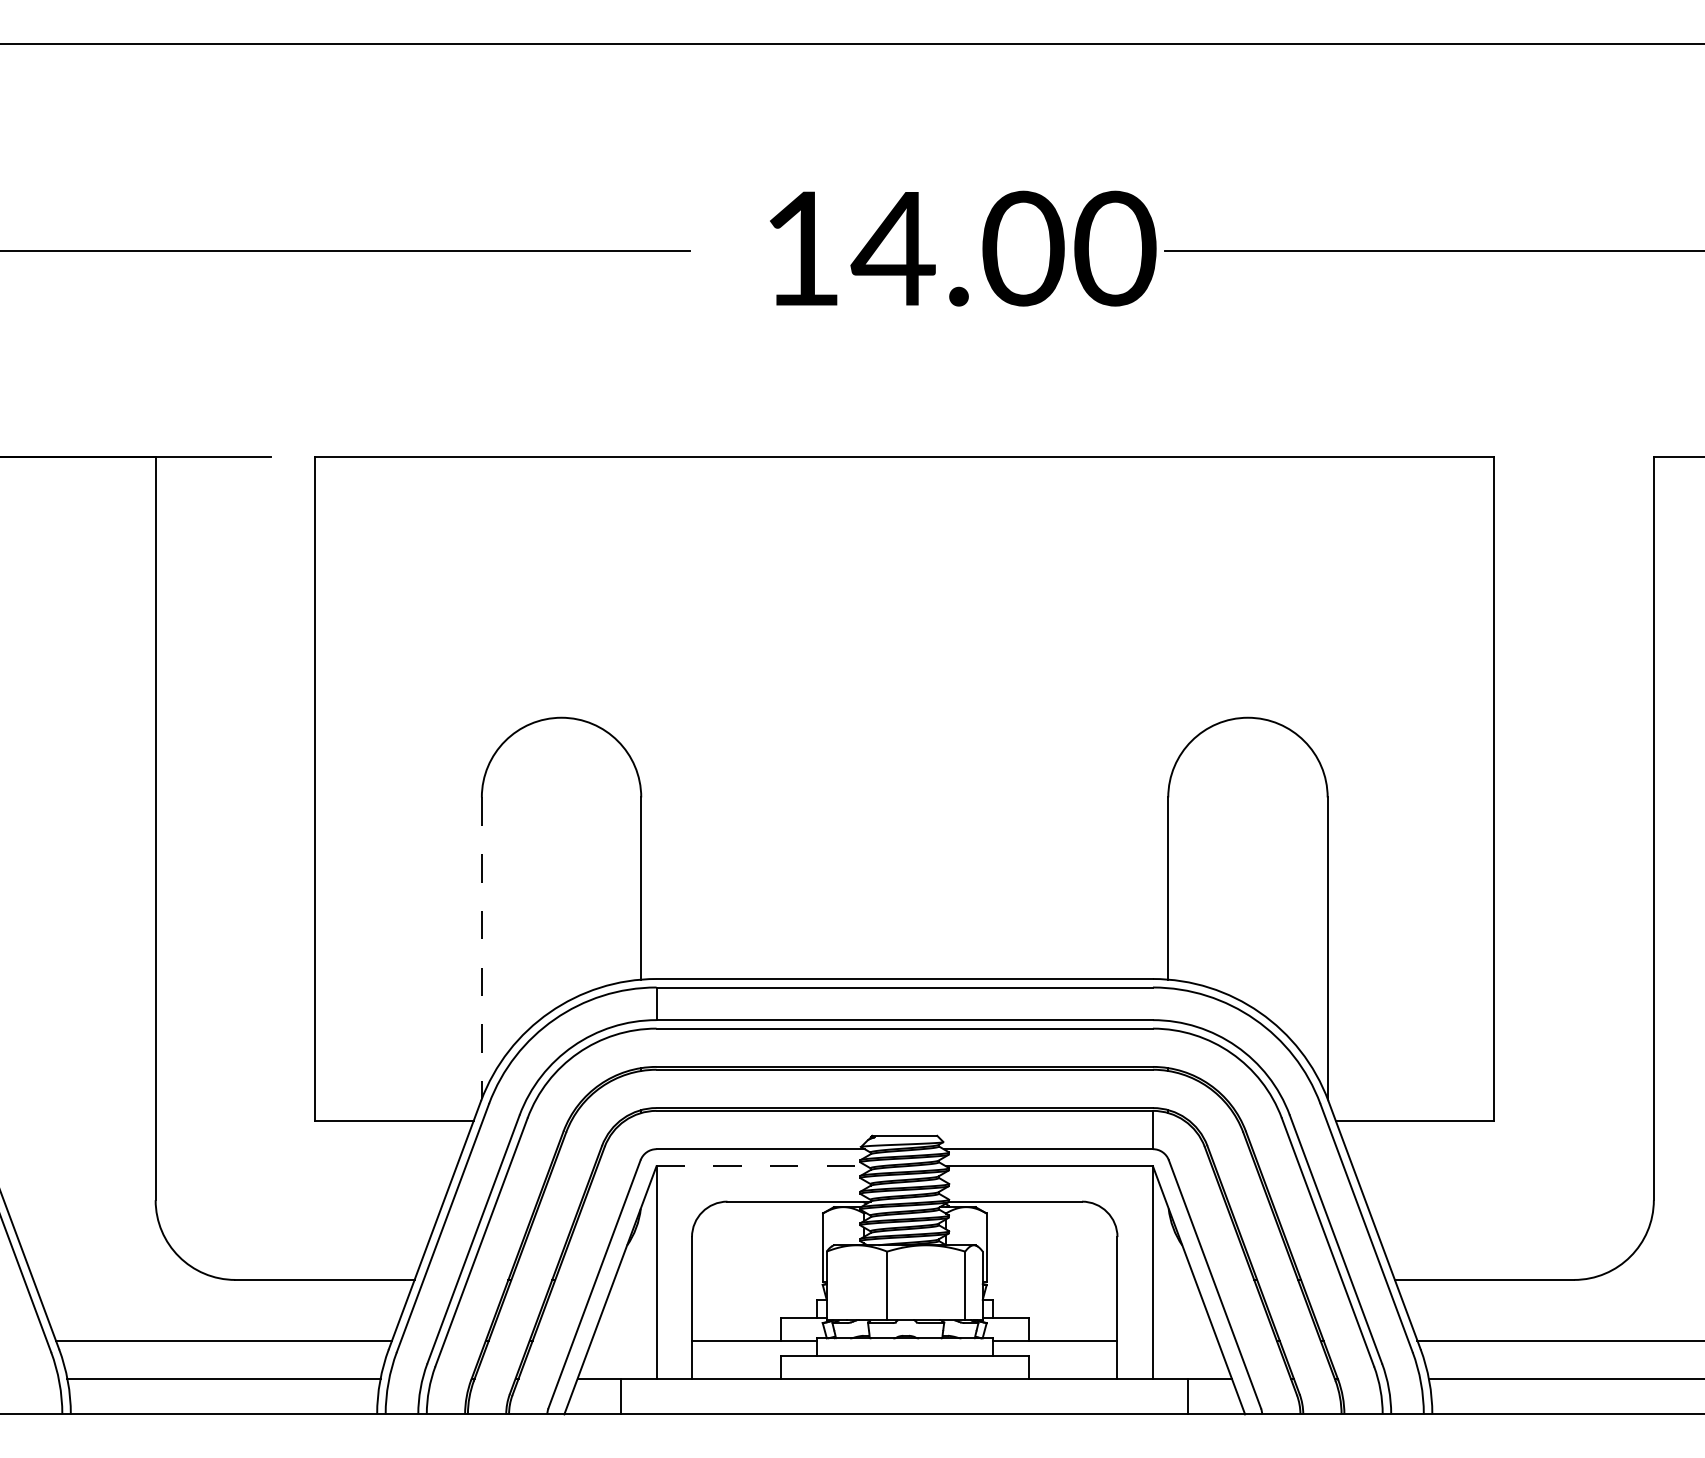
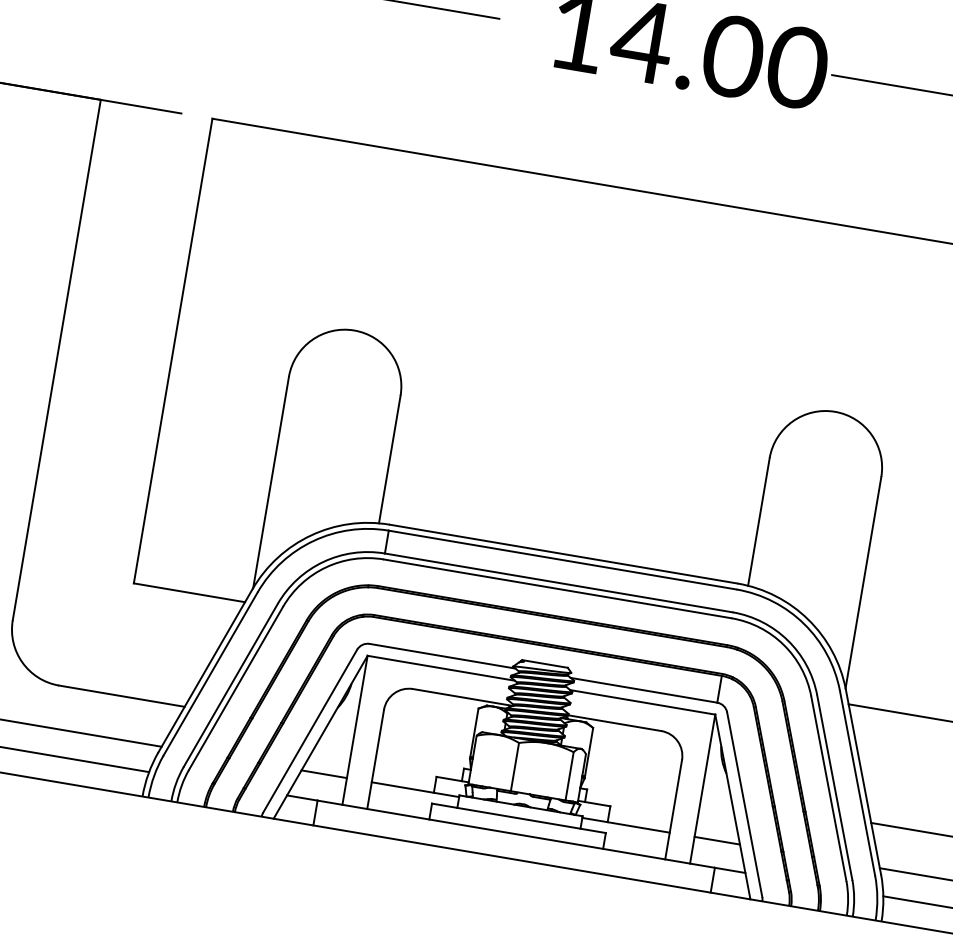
line: (481, 948) -> (270, 482), dashed -> solid
line: (762, 1166) -> (441, 668), dashed -> solid
line: (623, 1340) -> (323, 773), added
line: (1184, 1340) -> (716, 840), added

